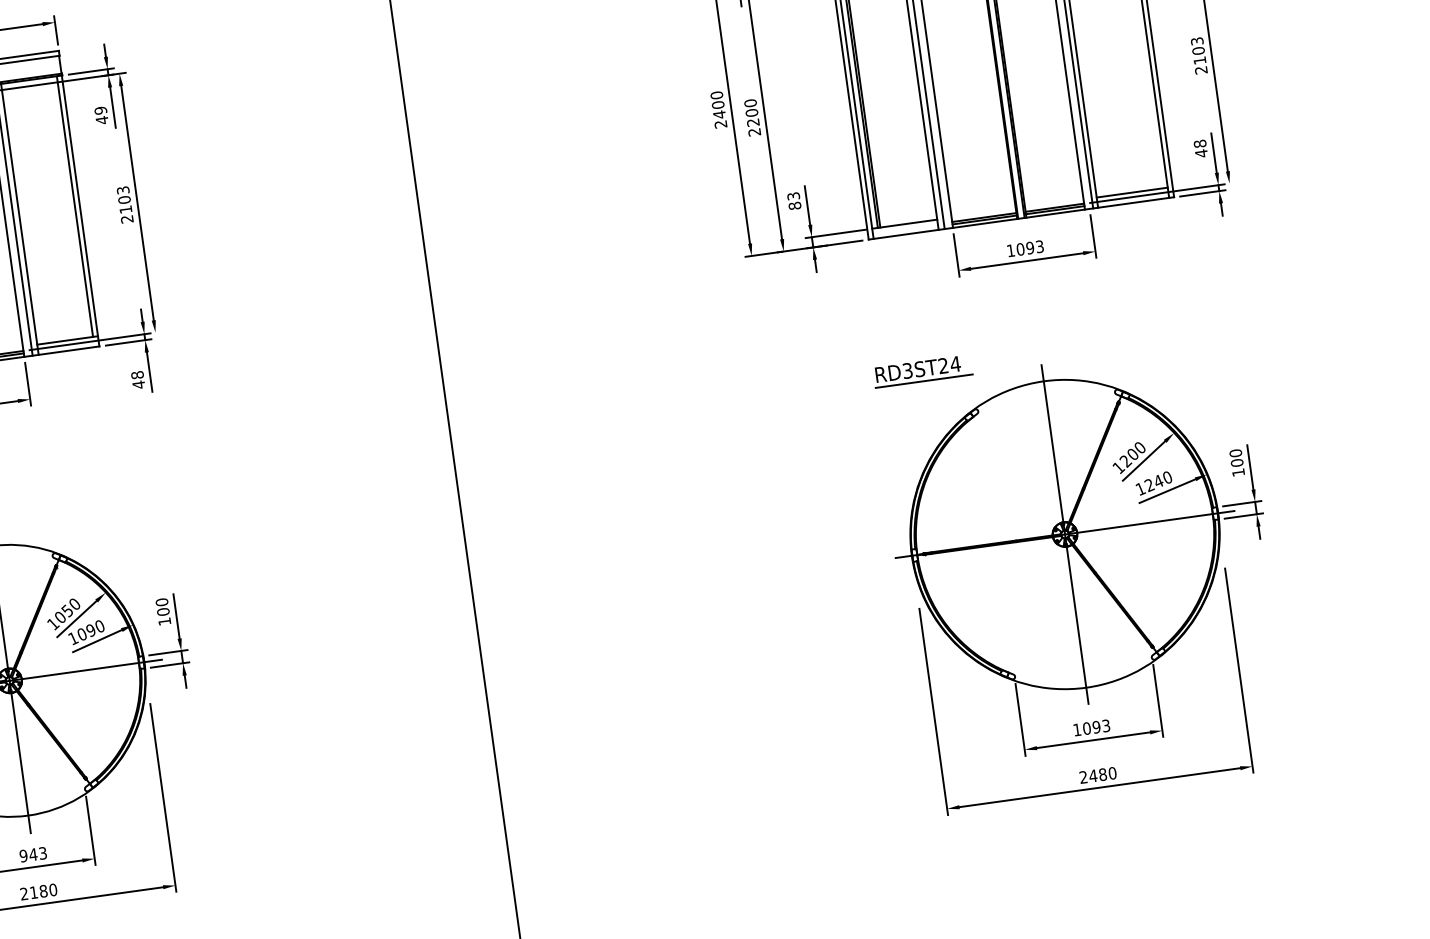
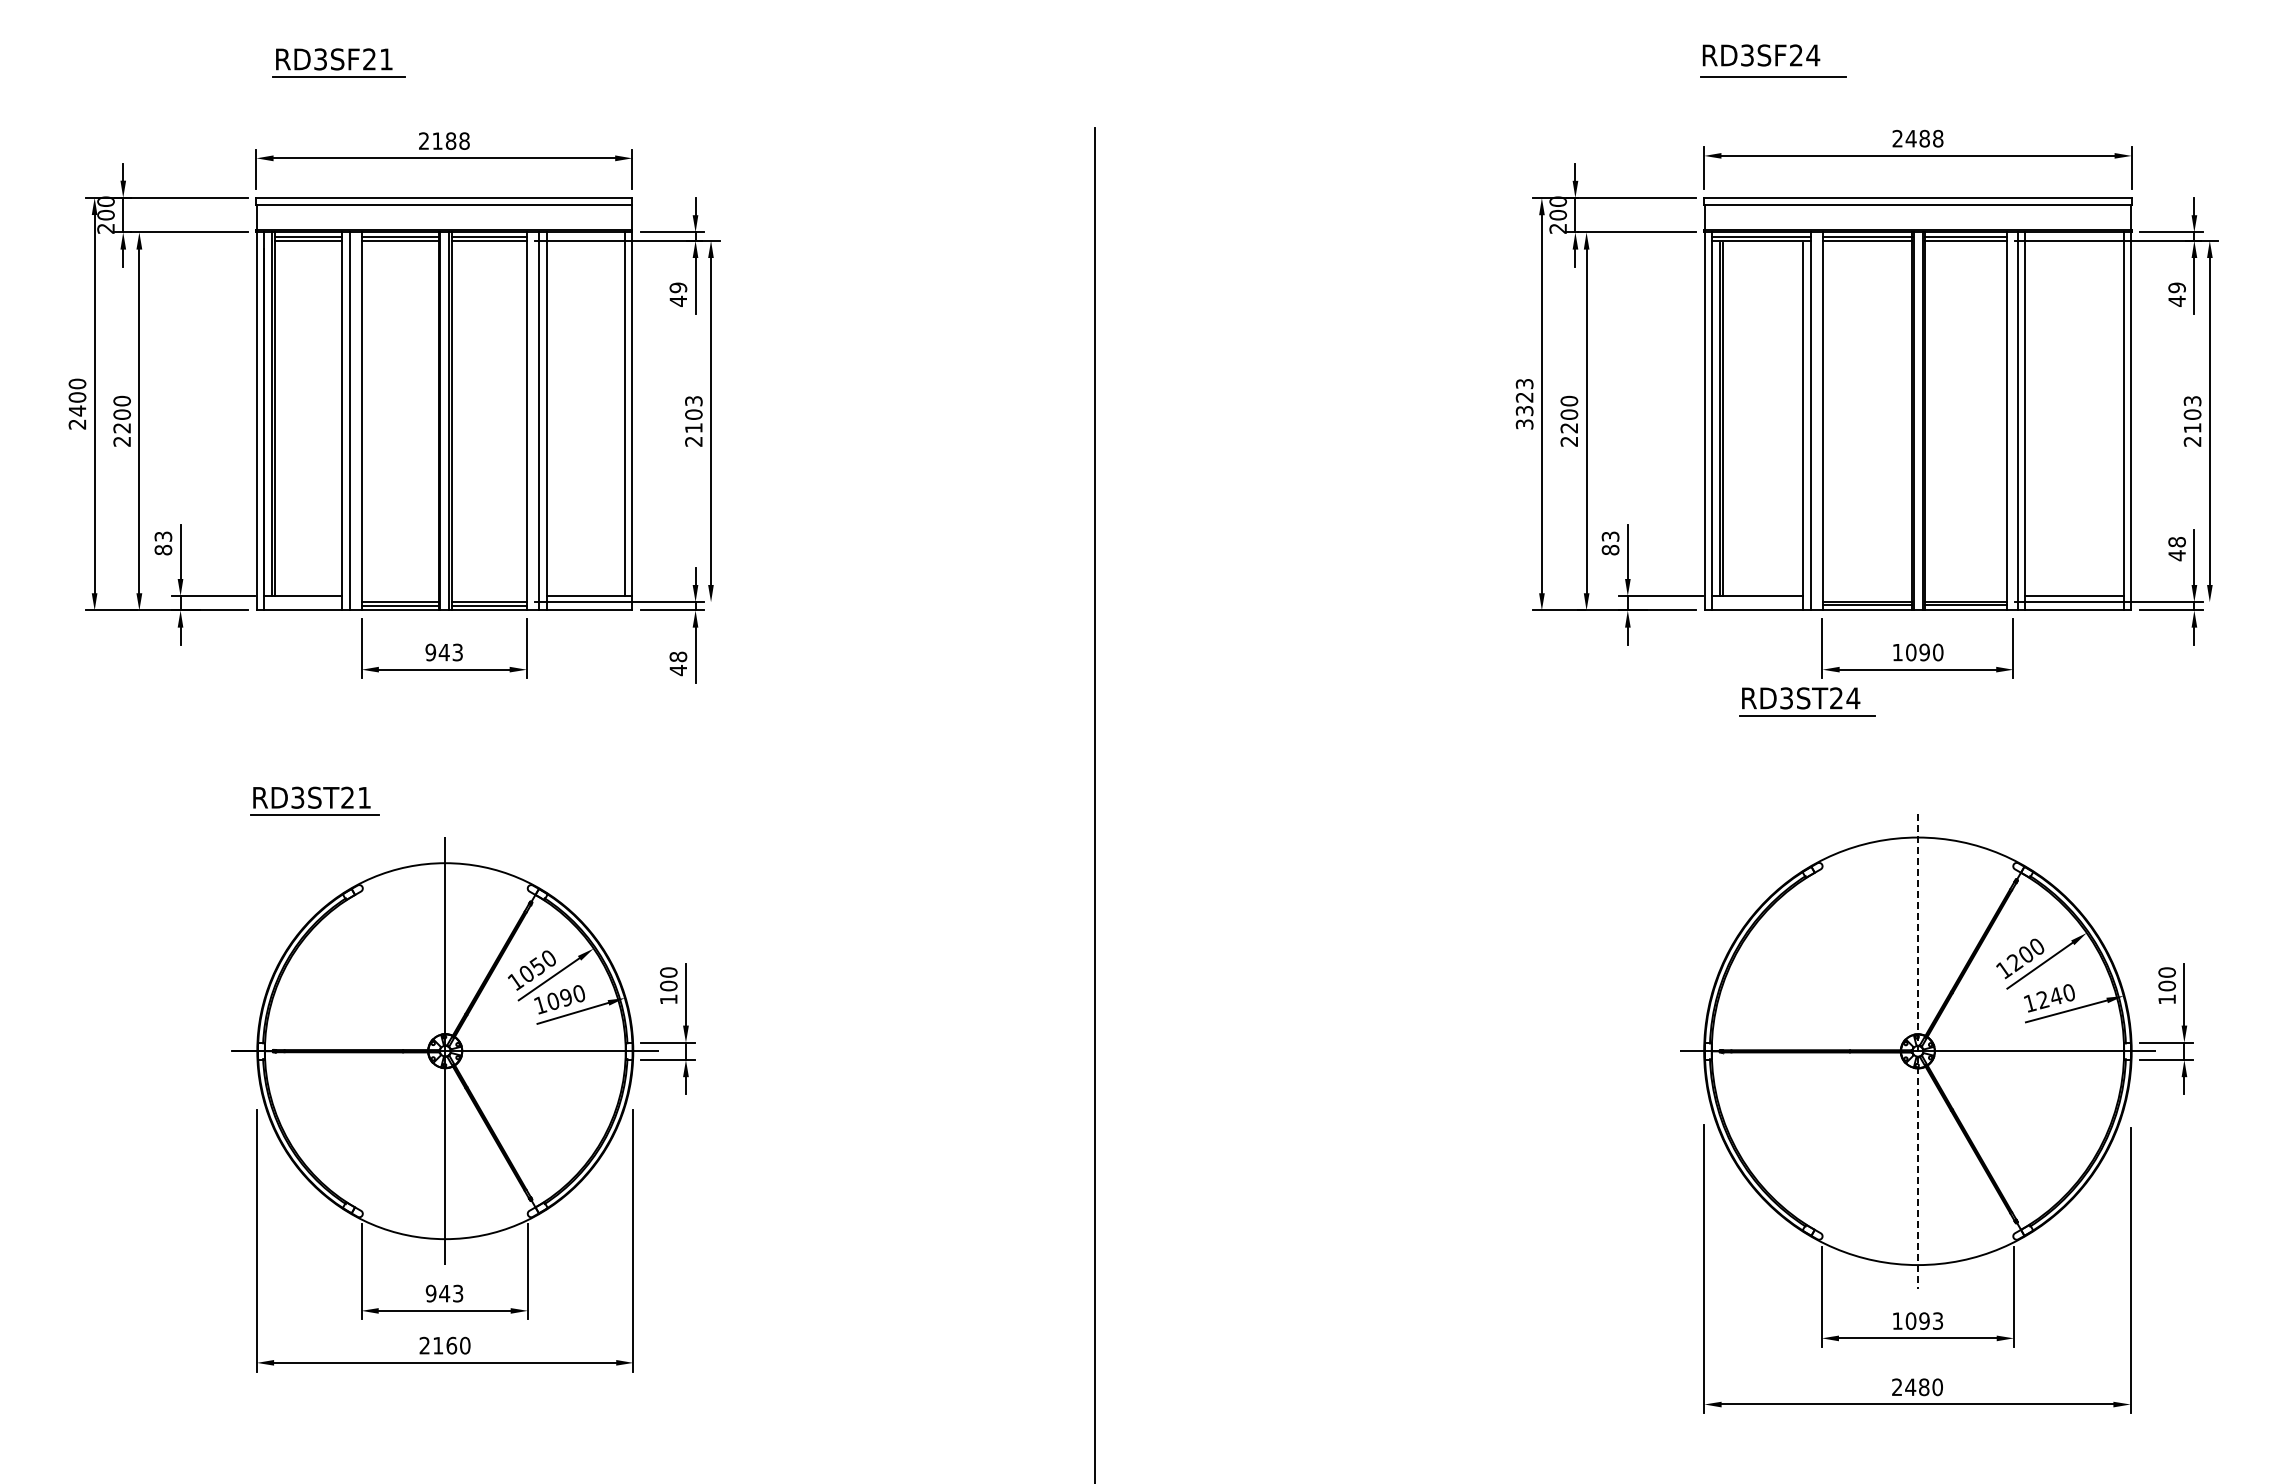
text: (718, 109) -> (1524, 403), 2400 -> 3323
text: (1040, 246) -> (1938, 652), 1093 -> 1090
part: (922, 371) -> (1807, 701), moved
line: (1064, 534) -> (1917, 1051), solid -> dashed
text: (43, 891) -> (451, 1345), 2180 -> 2160

